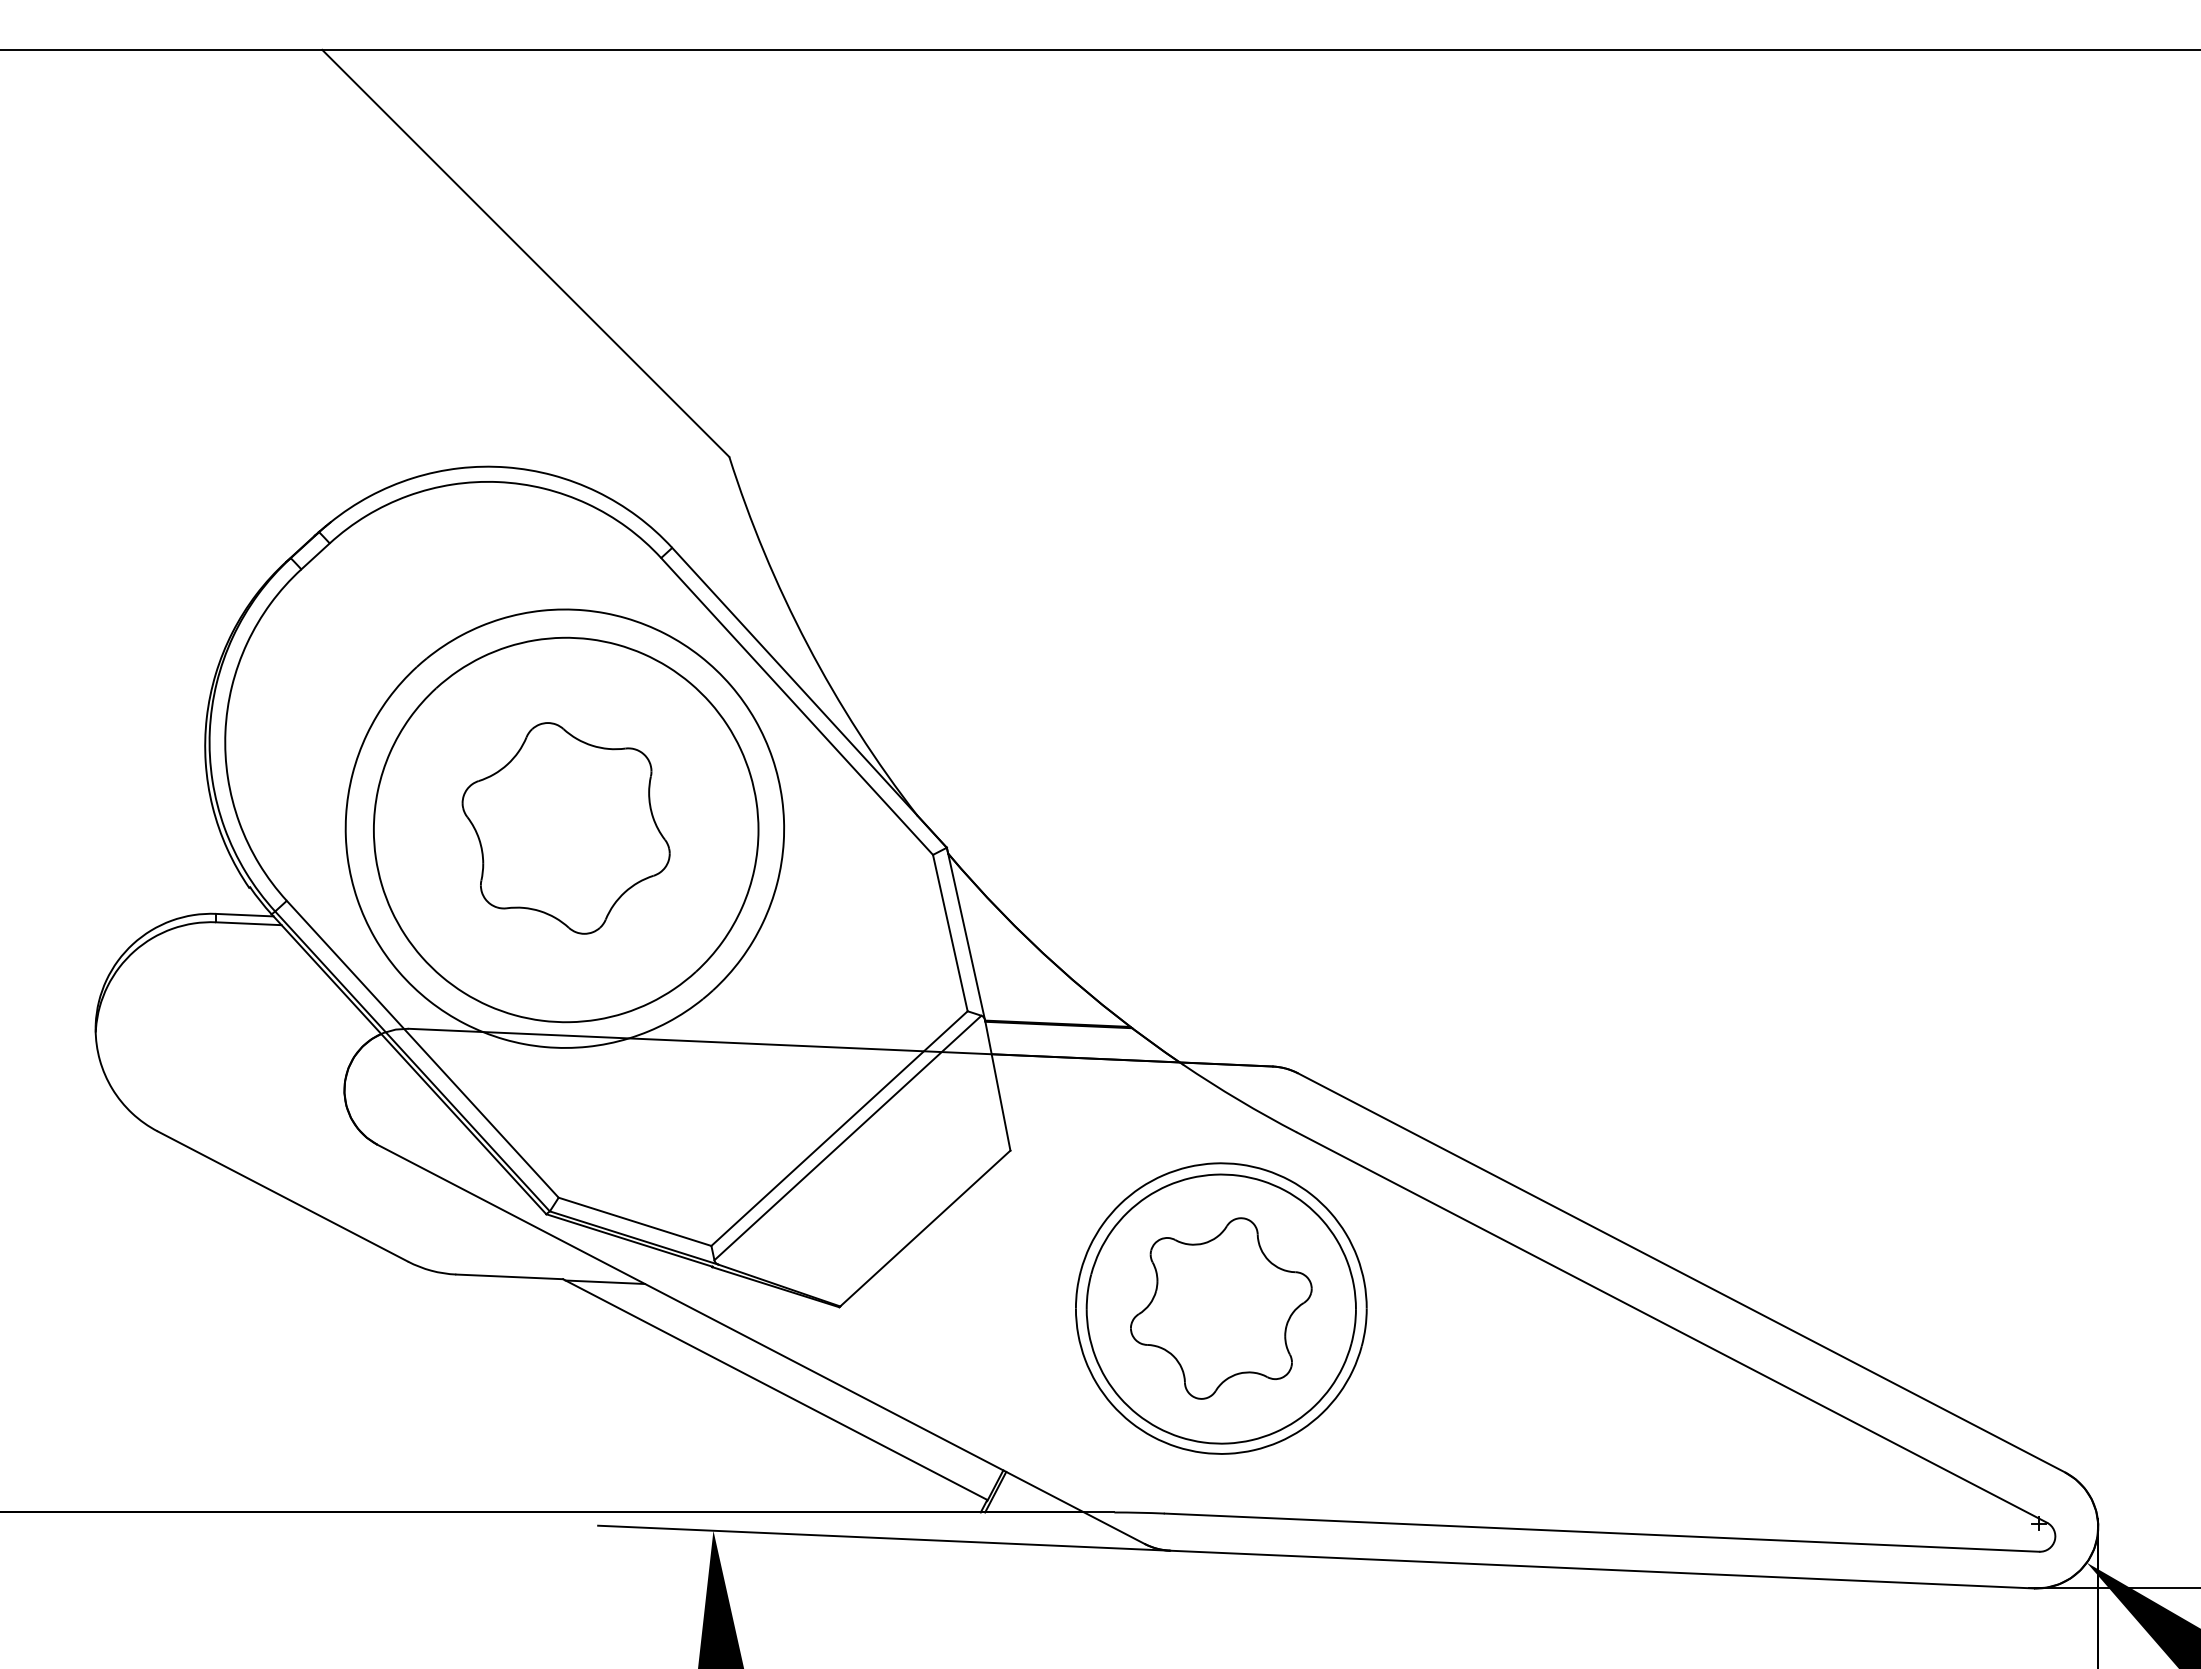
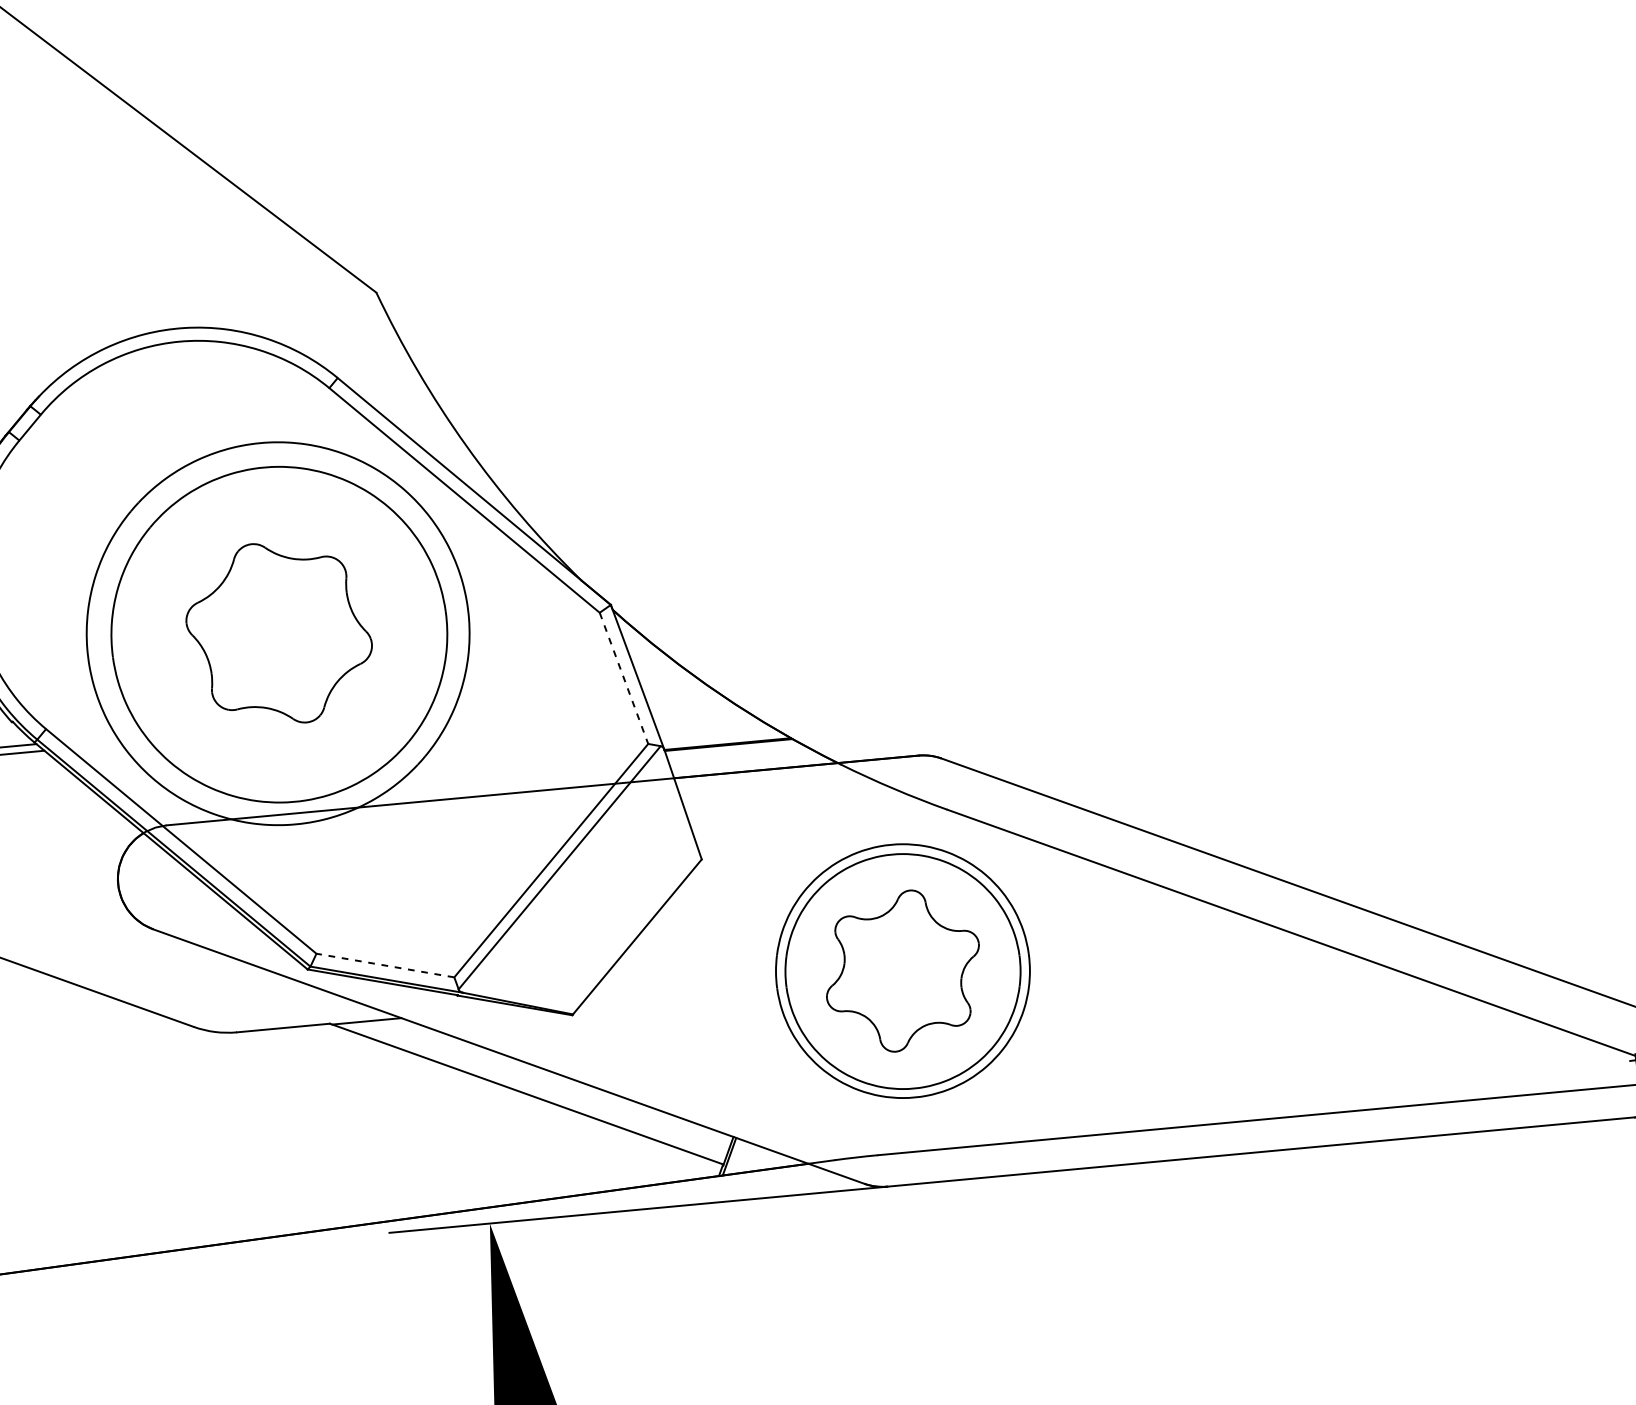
line: (950, 933) -> (624, 678), solid -> dashed
line: (634, 1221) -> (384, 965), solid -> dashed

